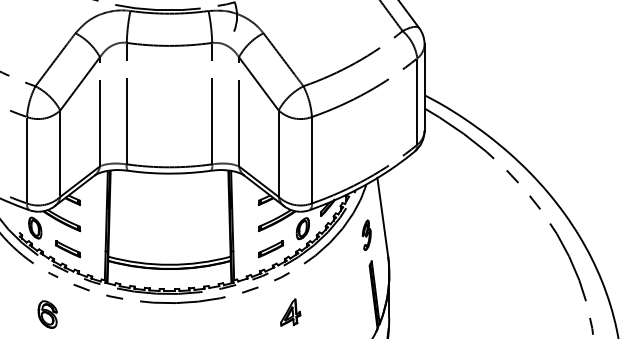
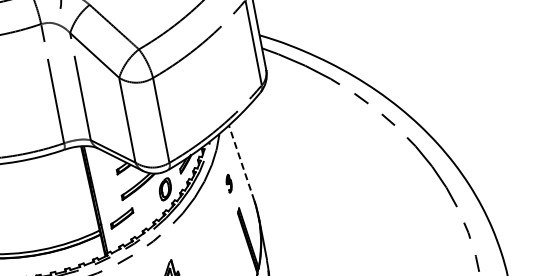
line: (382, 217) -> (241, 163), solid -> dashed
part: (366, 234) -> (228, 183), size x0.6
part: (270, 249) -> (121, 218), moved

